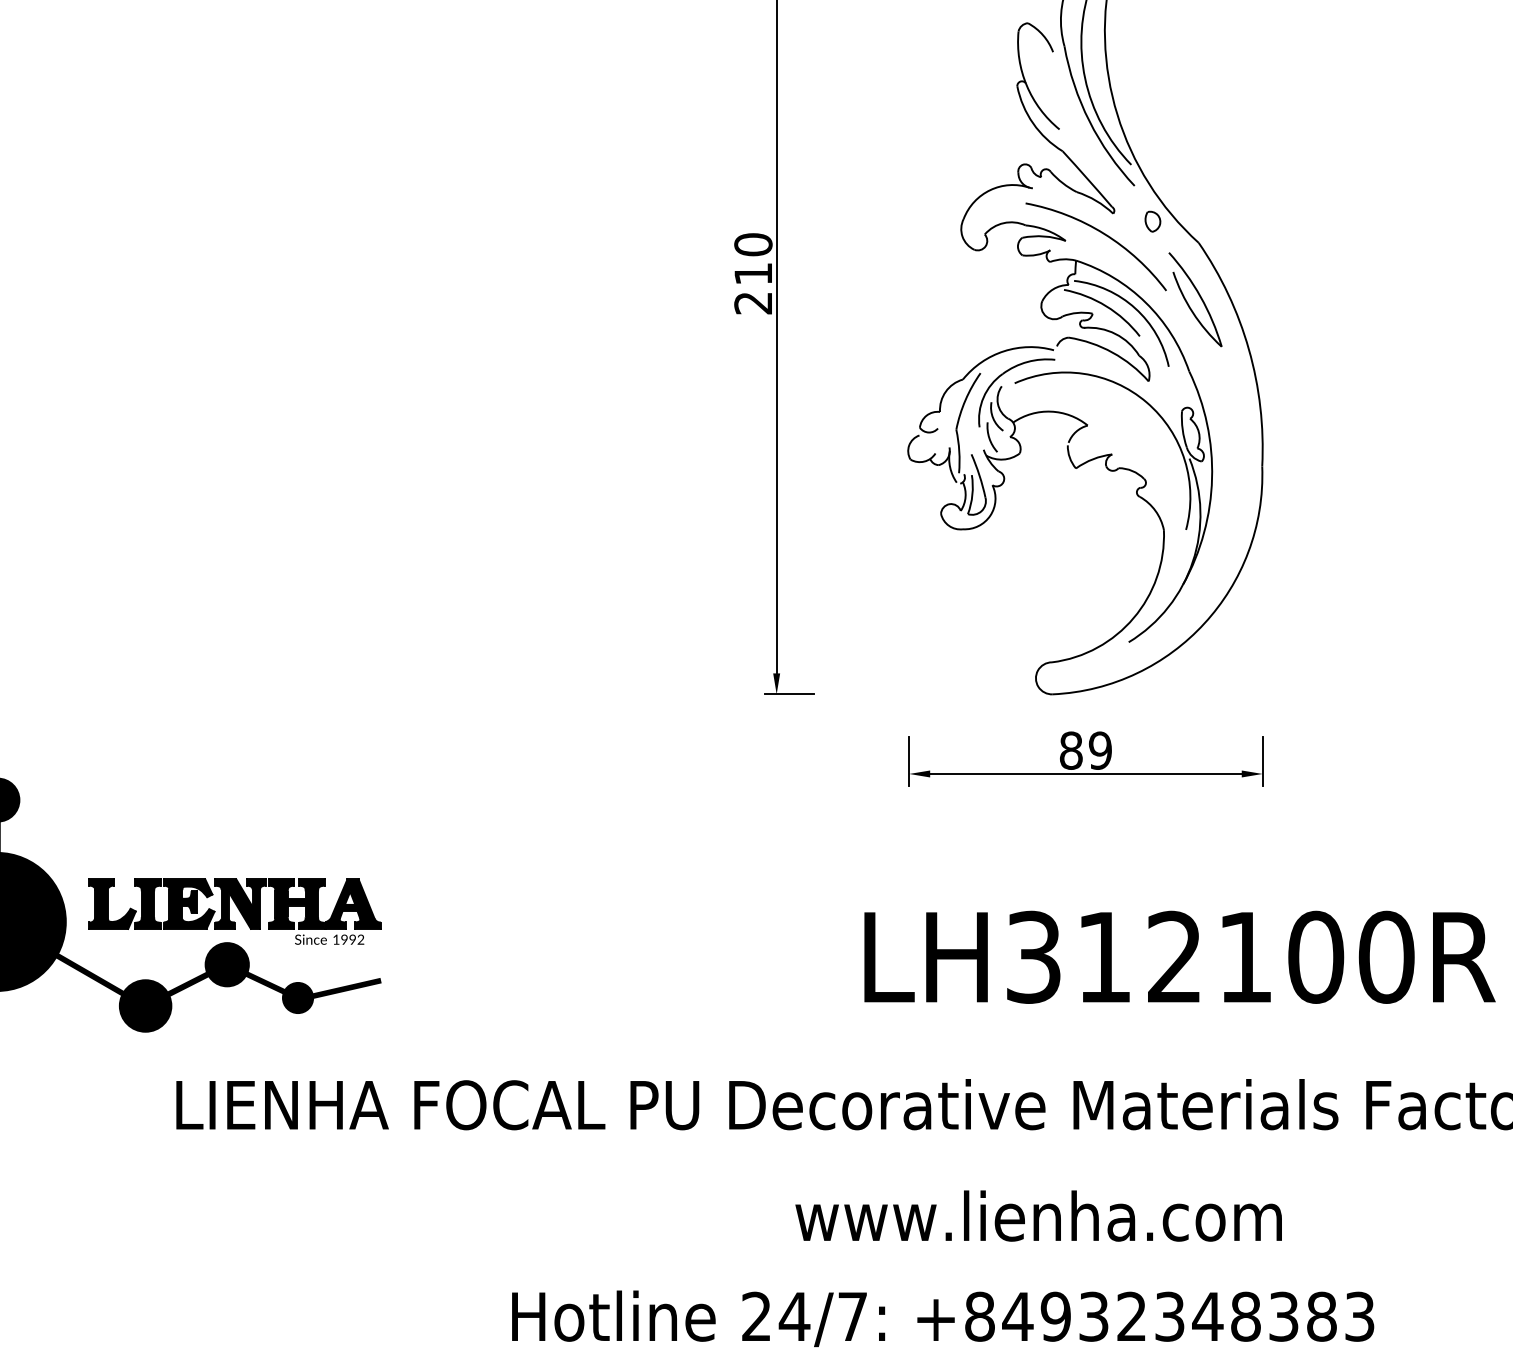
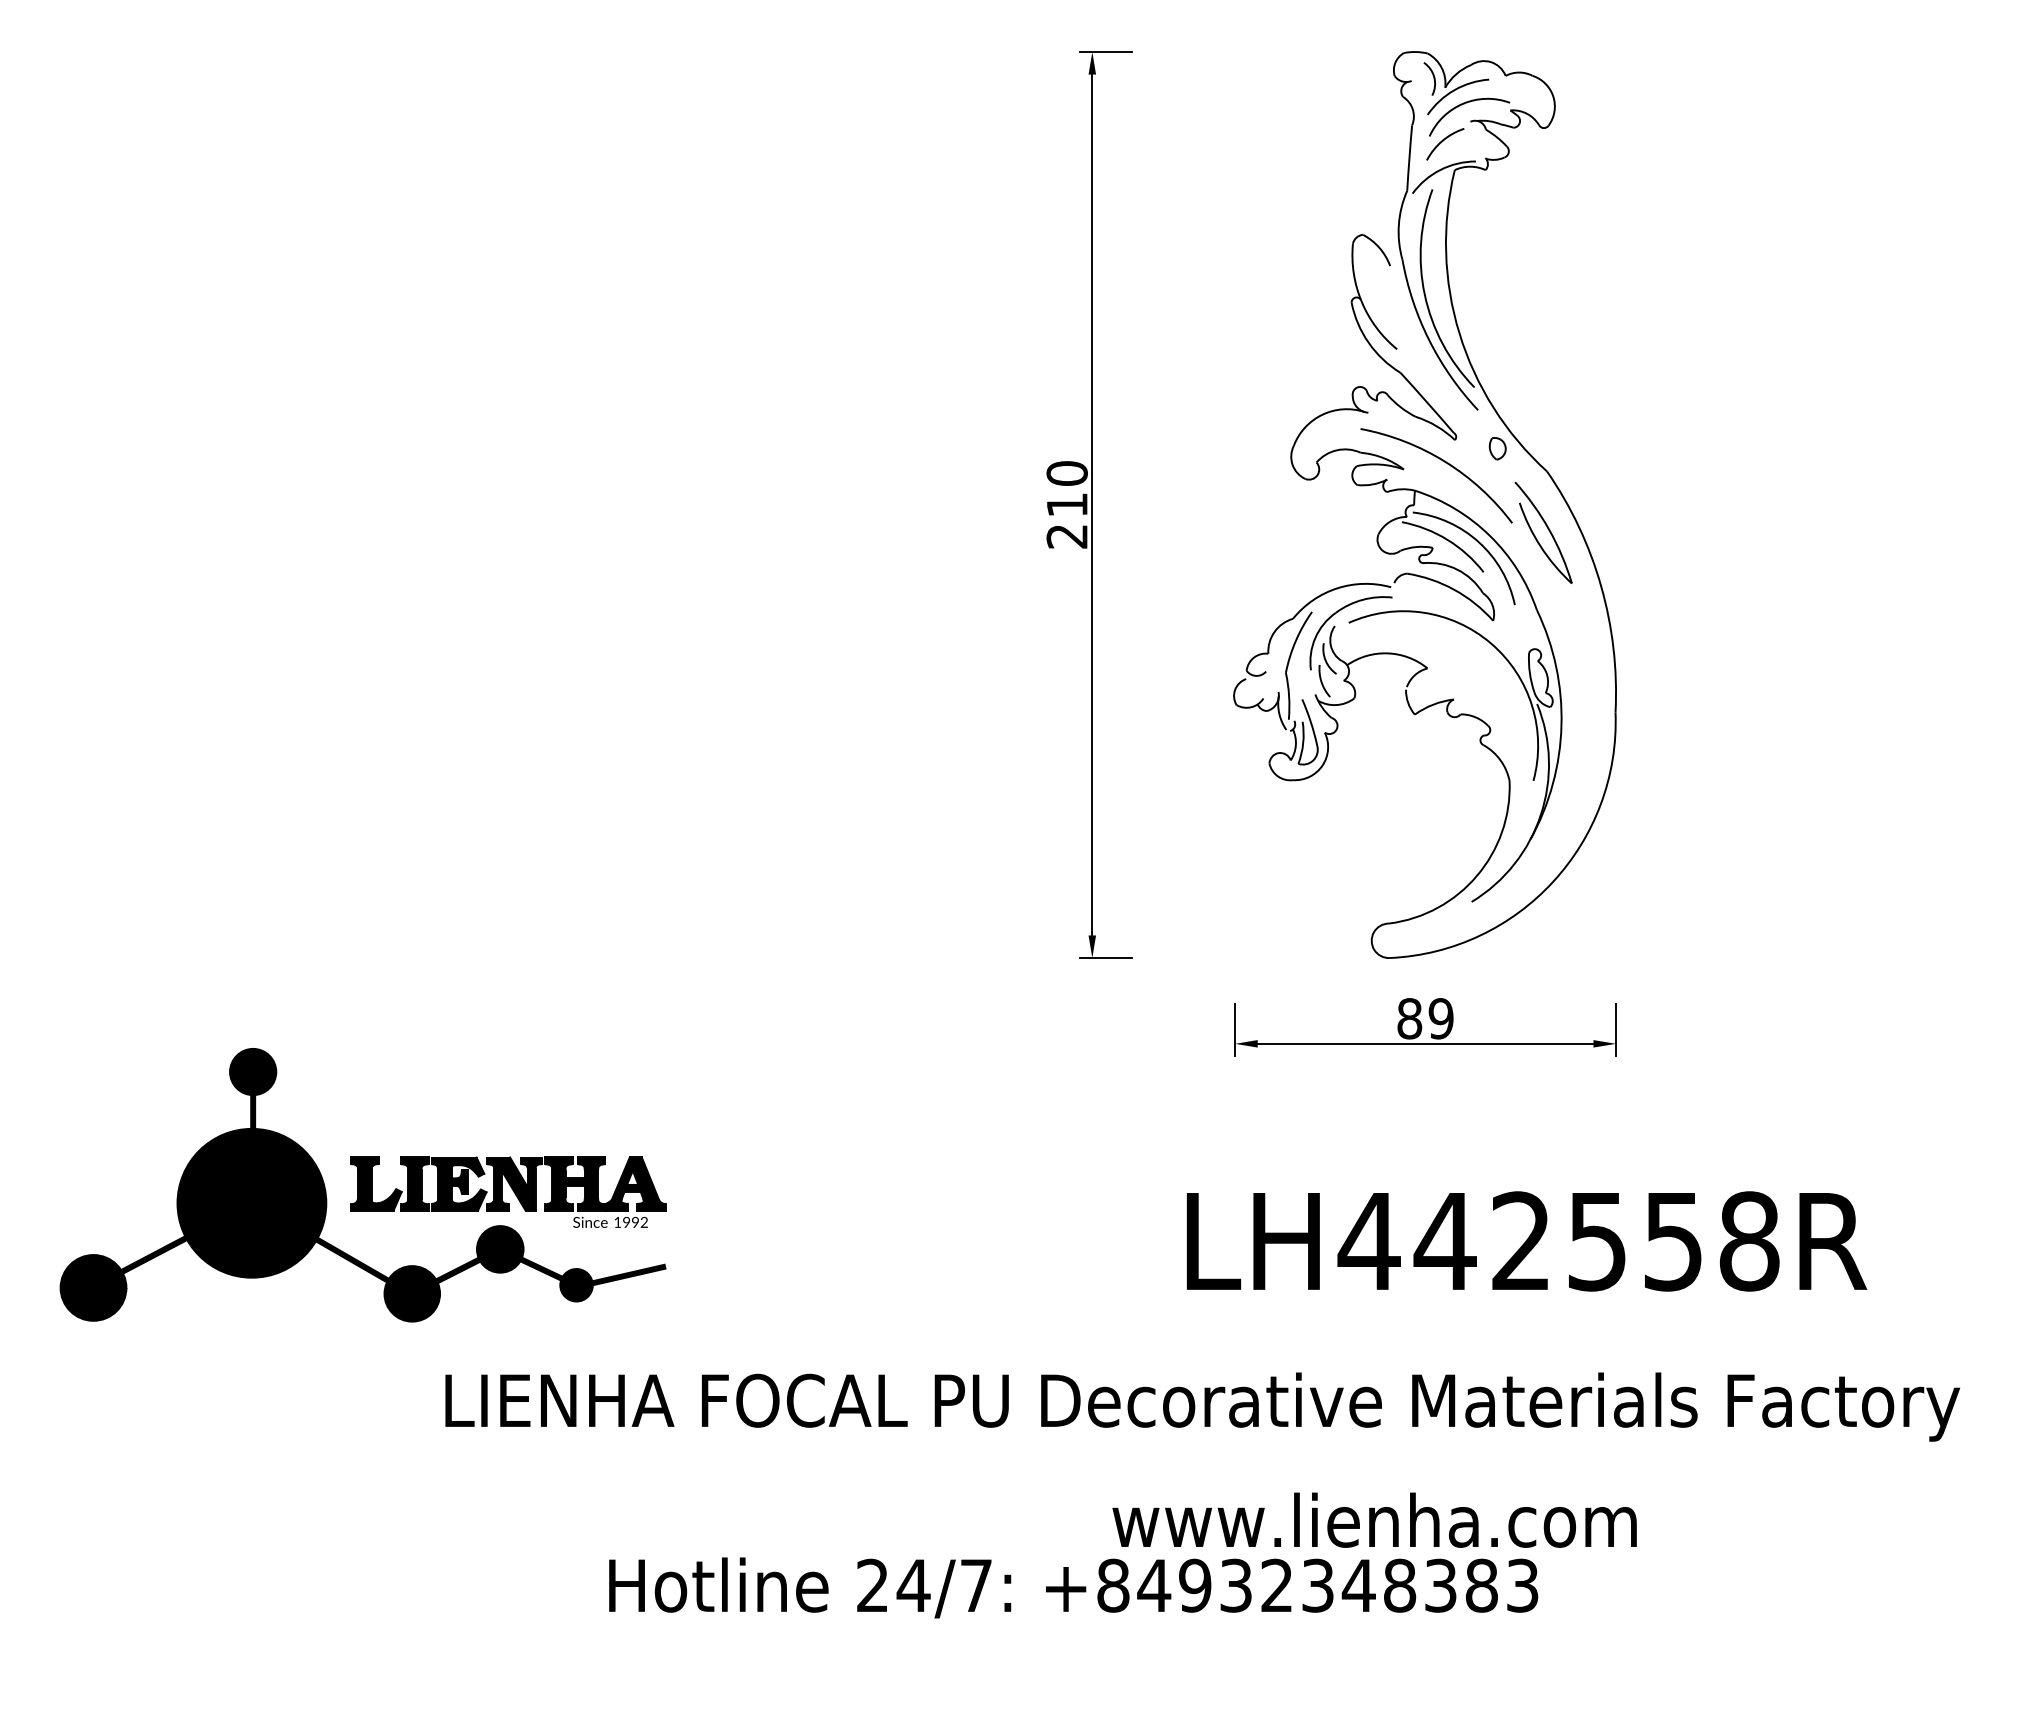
text: (1209, 957) -> (1558, 1241), LH312100R -> LH442558R
text: (942, 1318) -> (1073, 1587), moved

